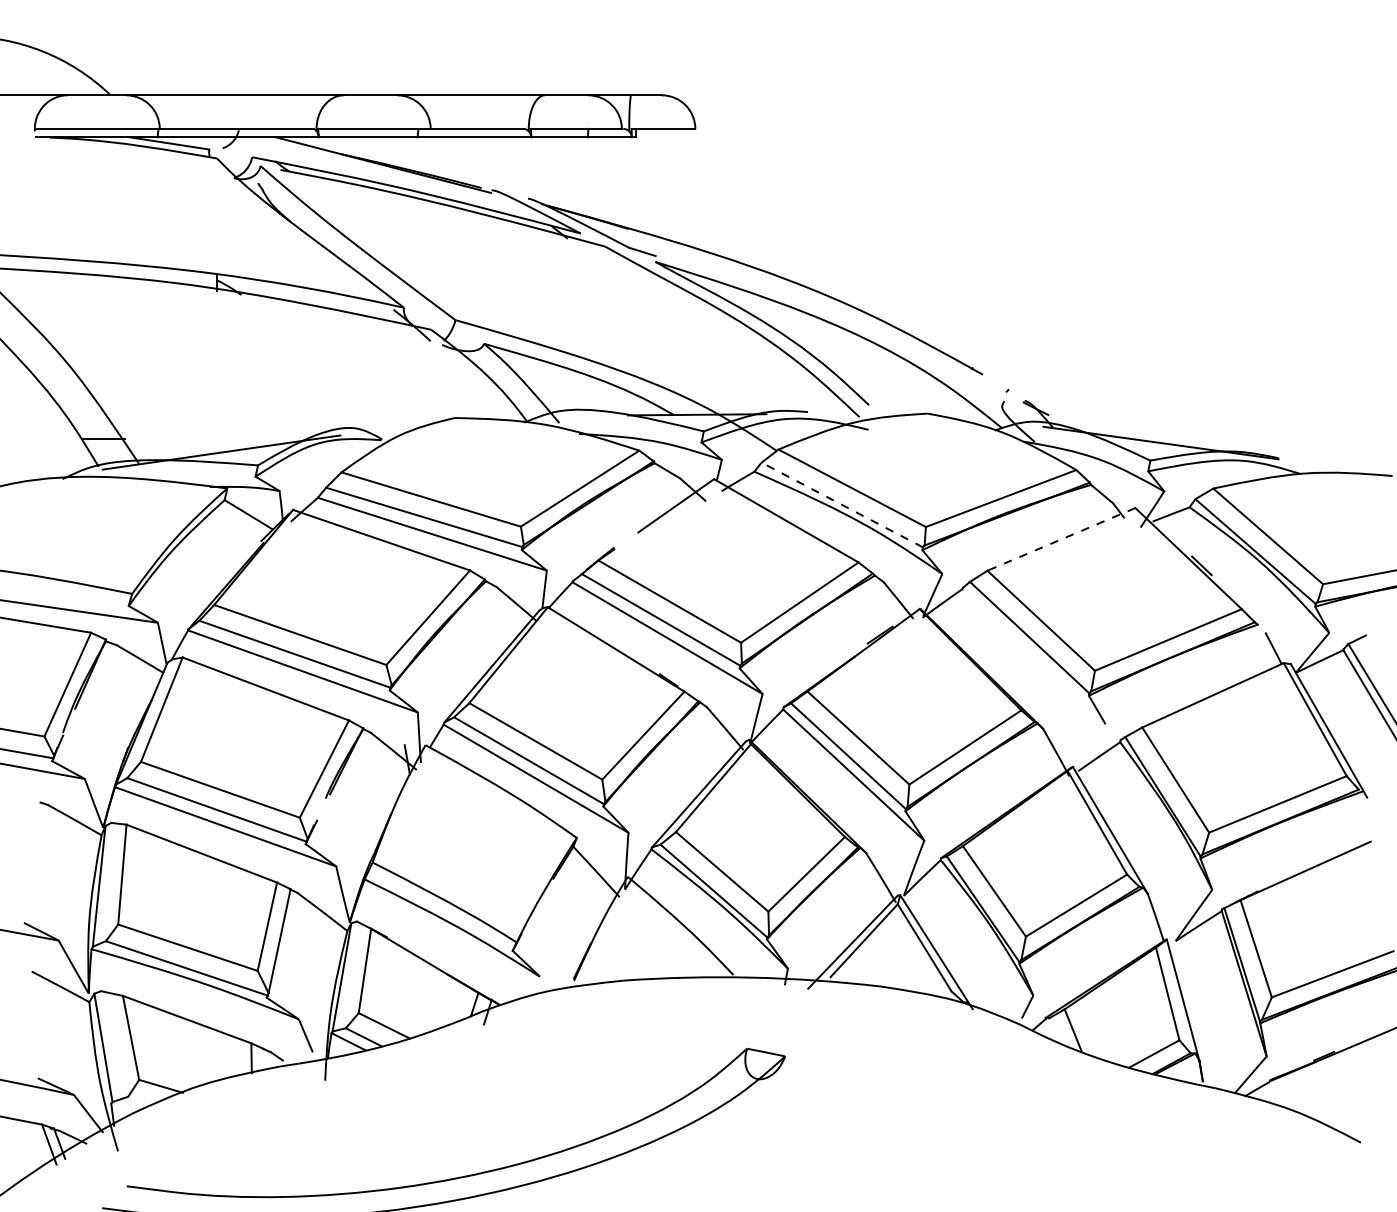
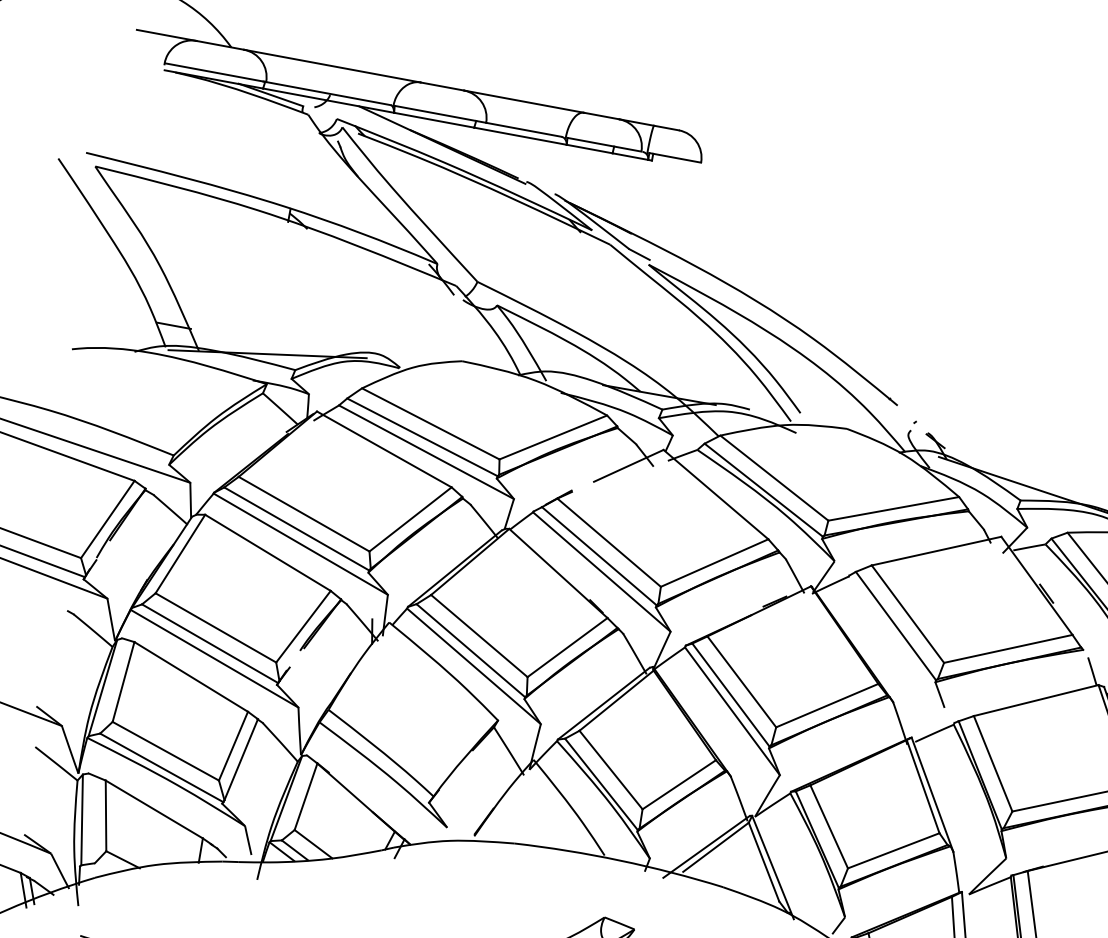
line: (841, 504) -> (763, 489), dashed -> solid
line: (1060, 539) -> (935, 551), dashed -> solid

